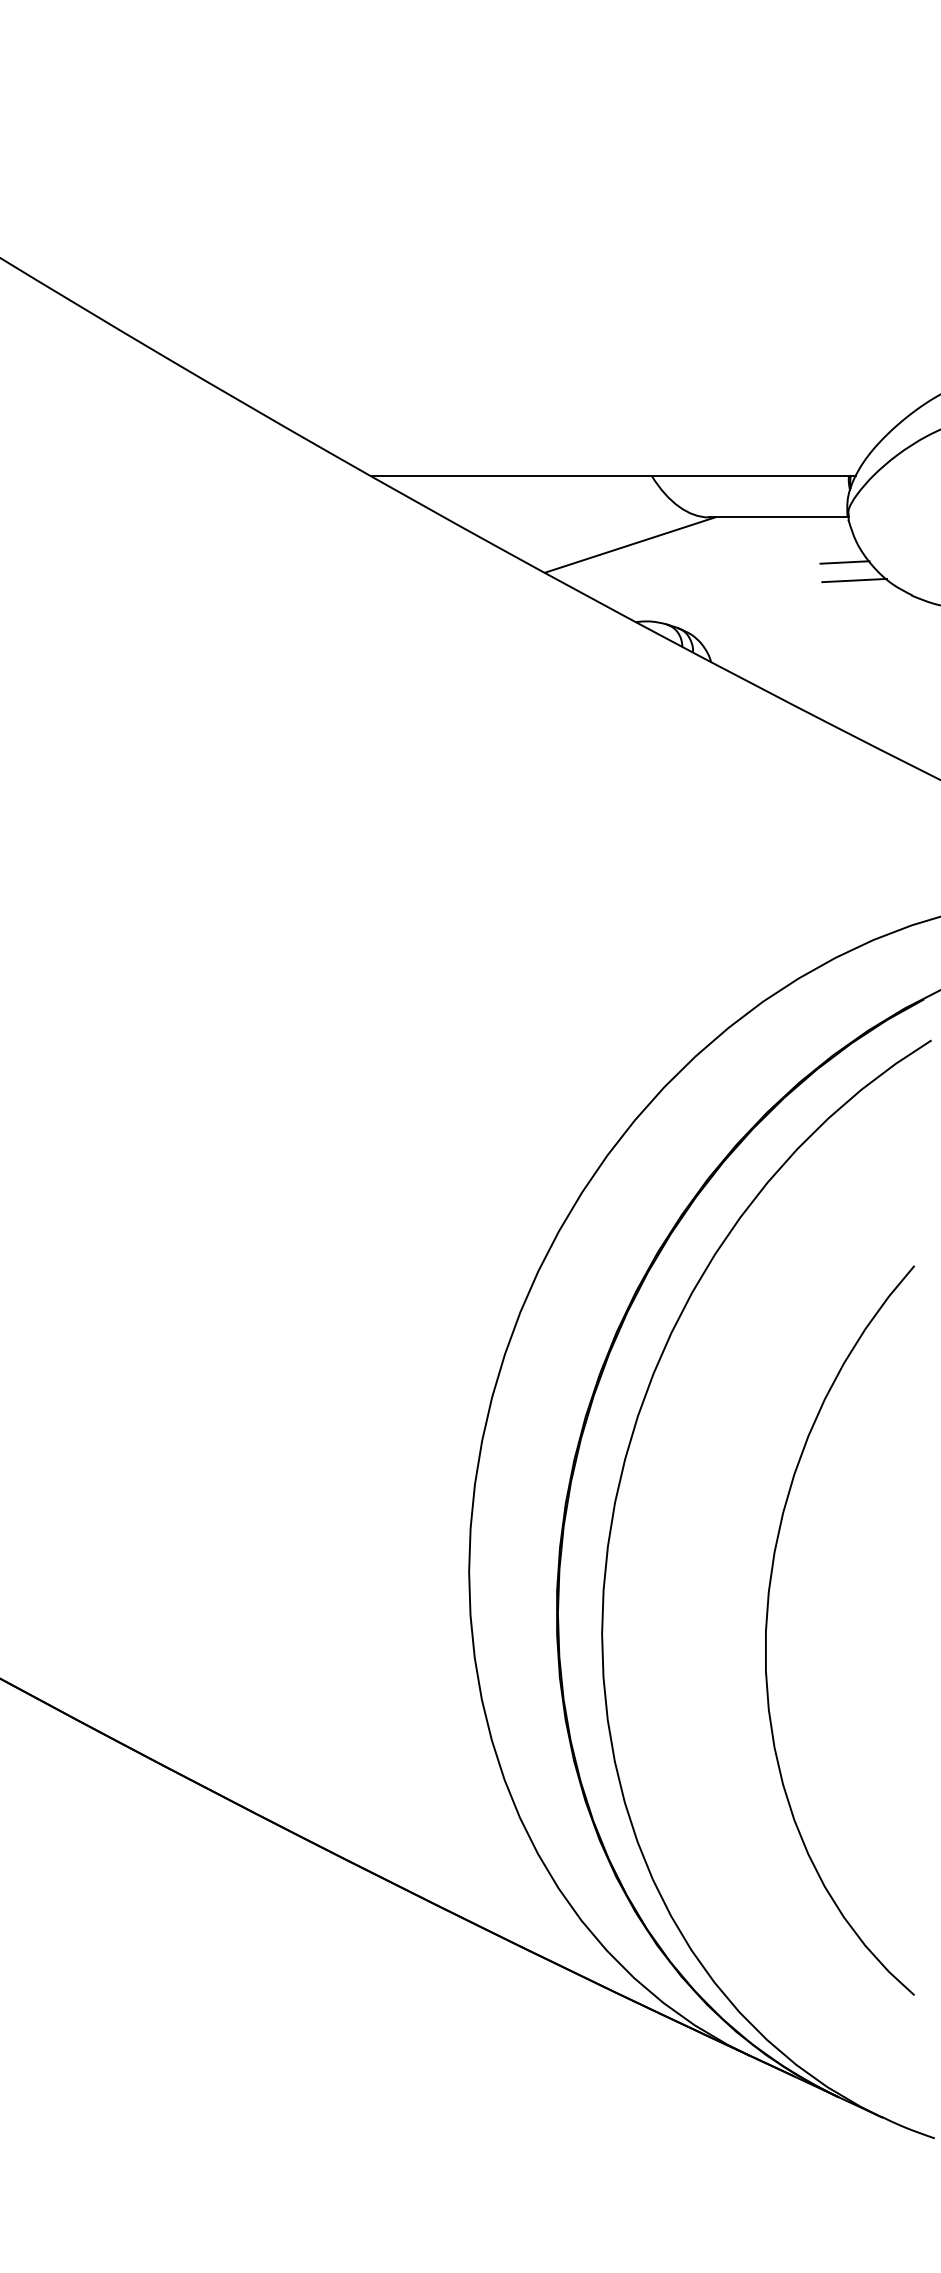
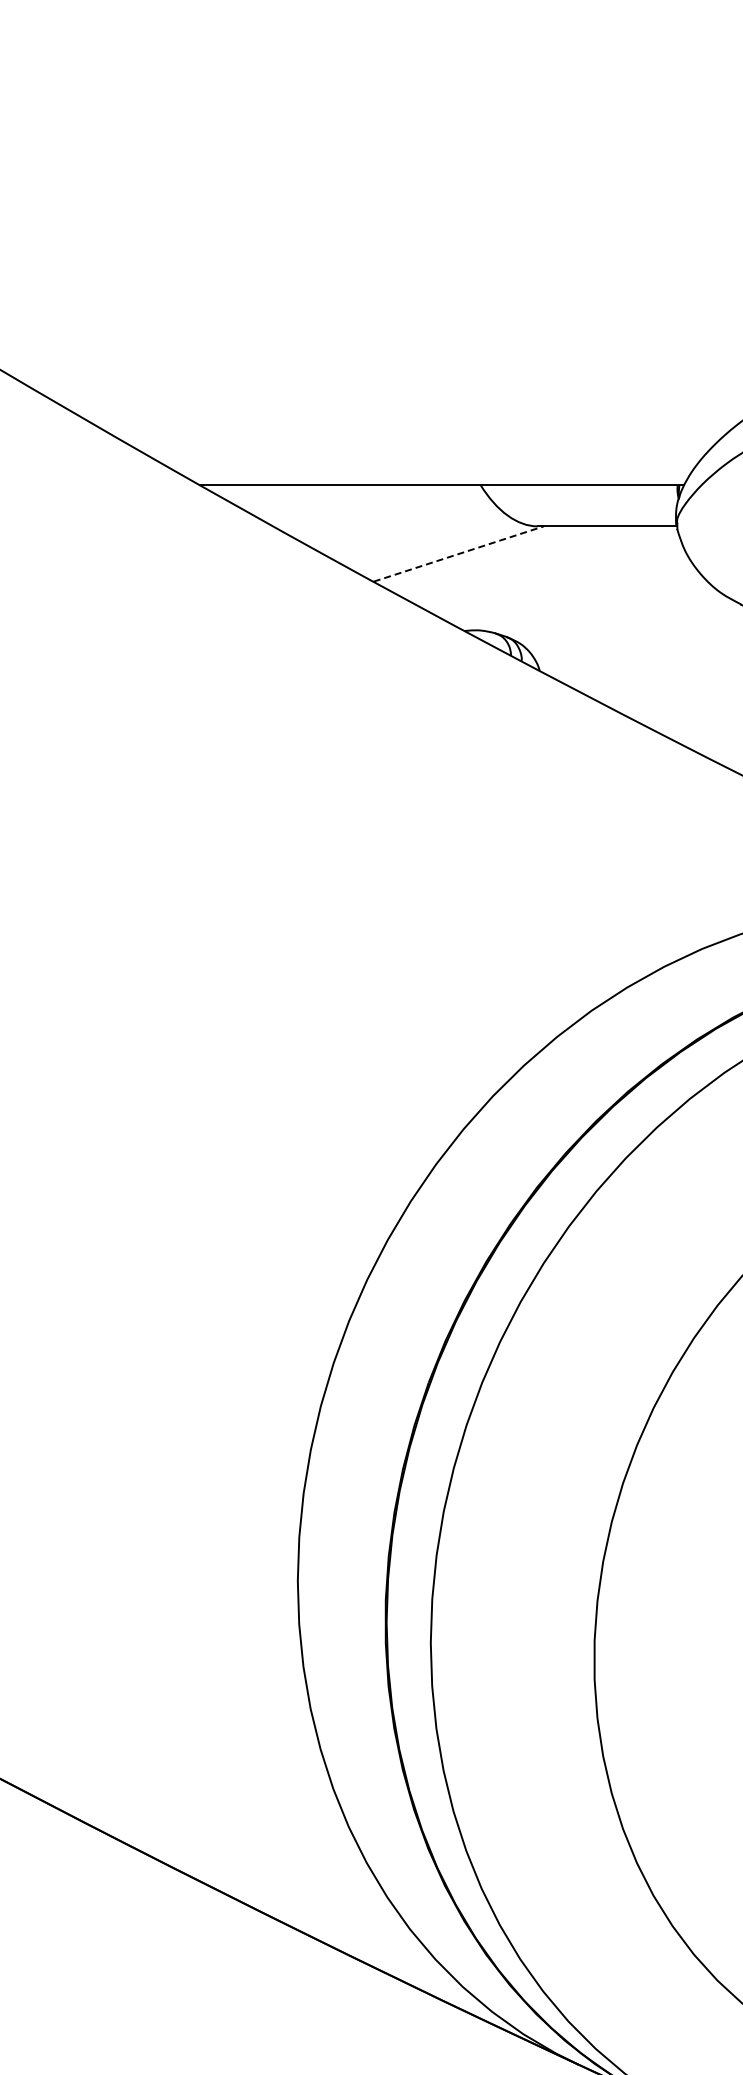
line: (630, 544) -> (459, 553), solid -> dashed
line: (844, 562) -> (673, 571), removed
line: (854, 580) -> (683, 589), removed

